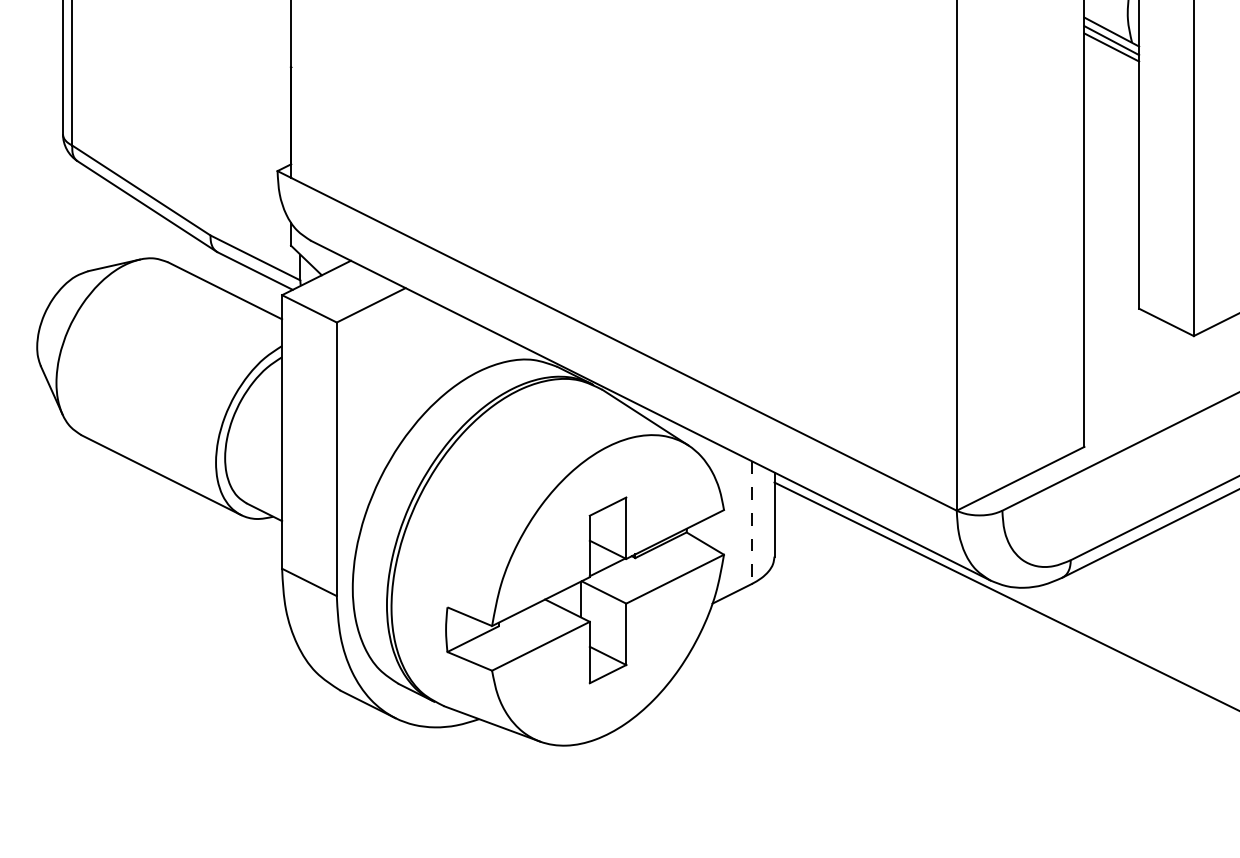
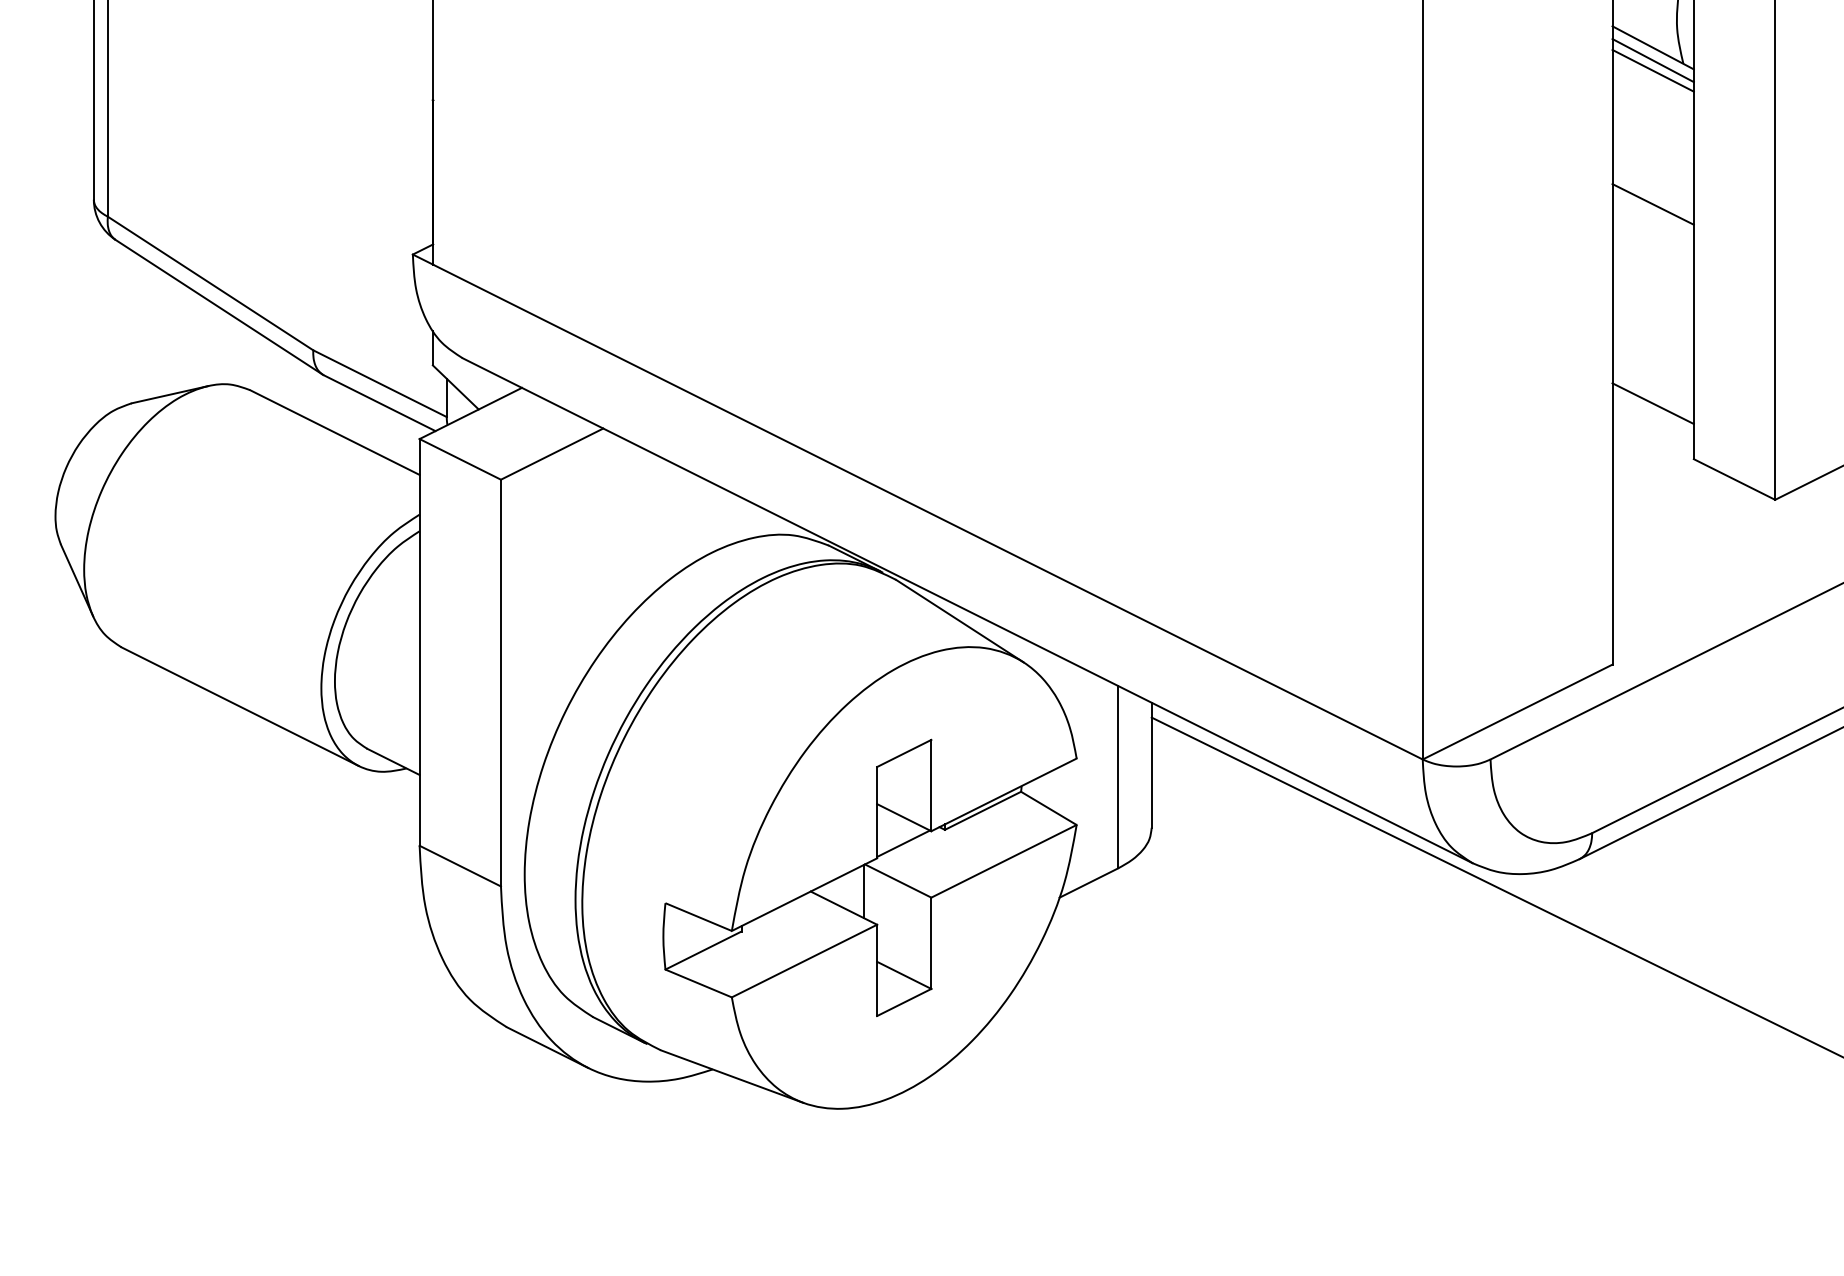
line: (1111, 137) -> (1652, 204), added
line: (1111, 271) -> (1652, 403), added
line: (751, 523) -> (1117, 778), dashed -> solid

